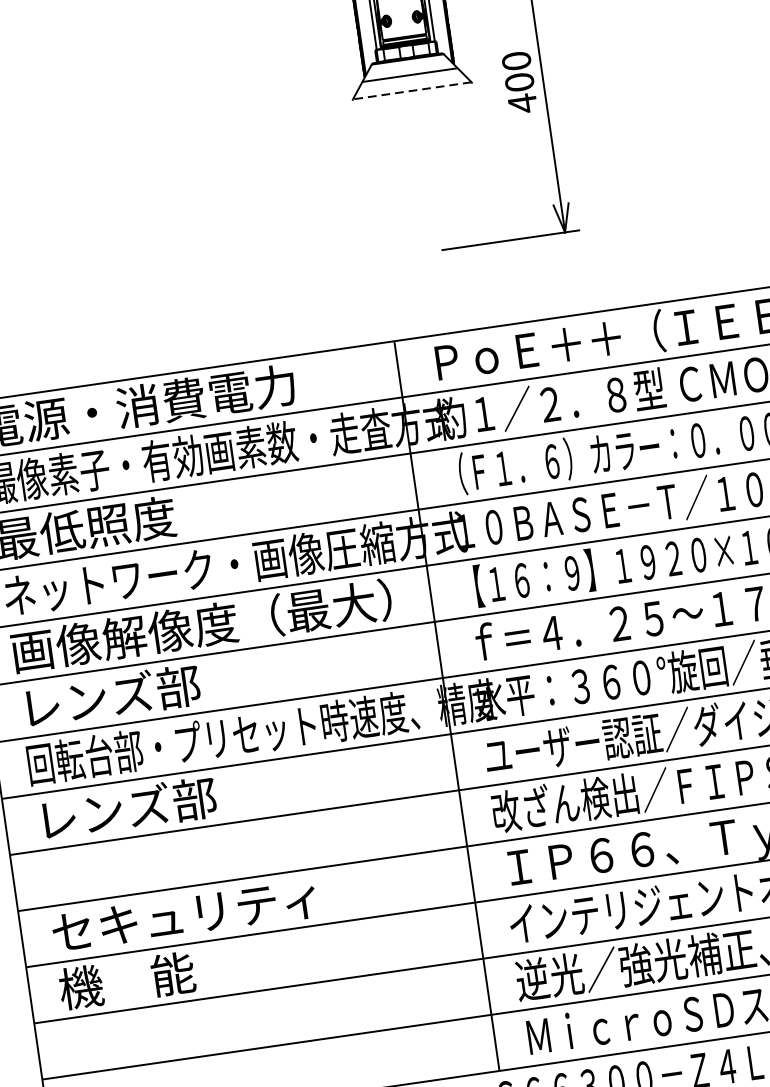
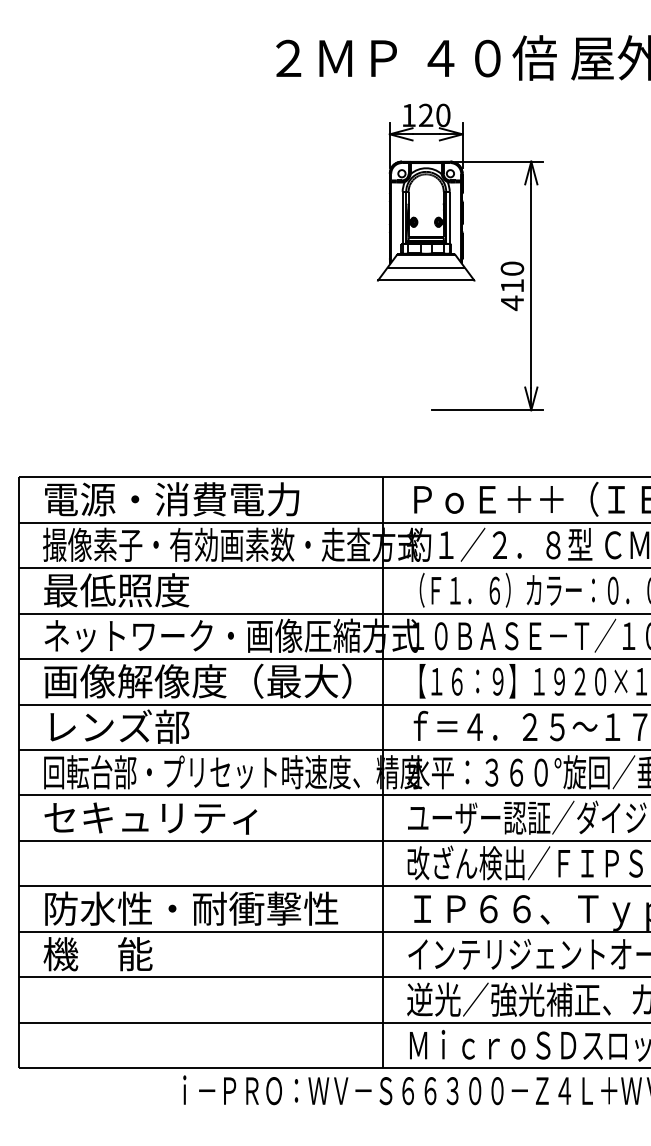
text: (519, 81) -> (512, 285), 400 -> 410
line: (411, 91) -> (425, 280), dashed -> solid
text: (167, 802) -> (150, 817), レンズ部 -> セキュリティ
text: (234, 907) -> (191, 908), セキュリティ -> 防水性・耐衝撃性

